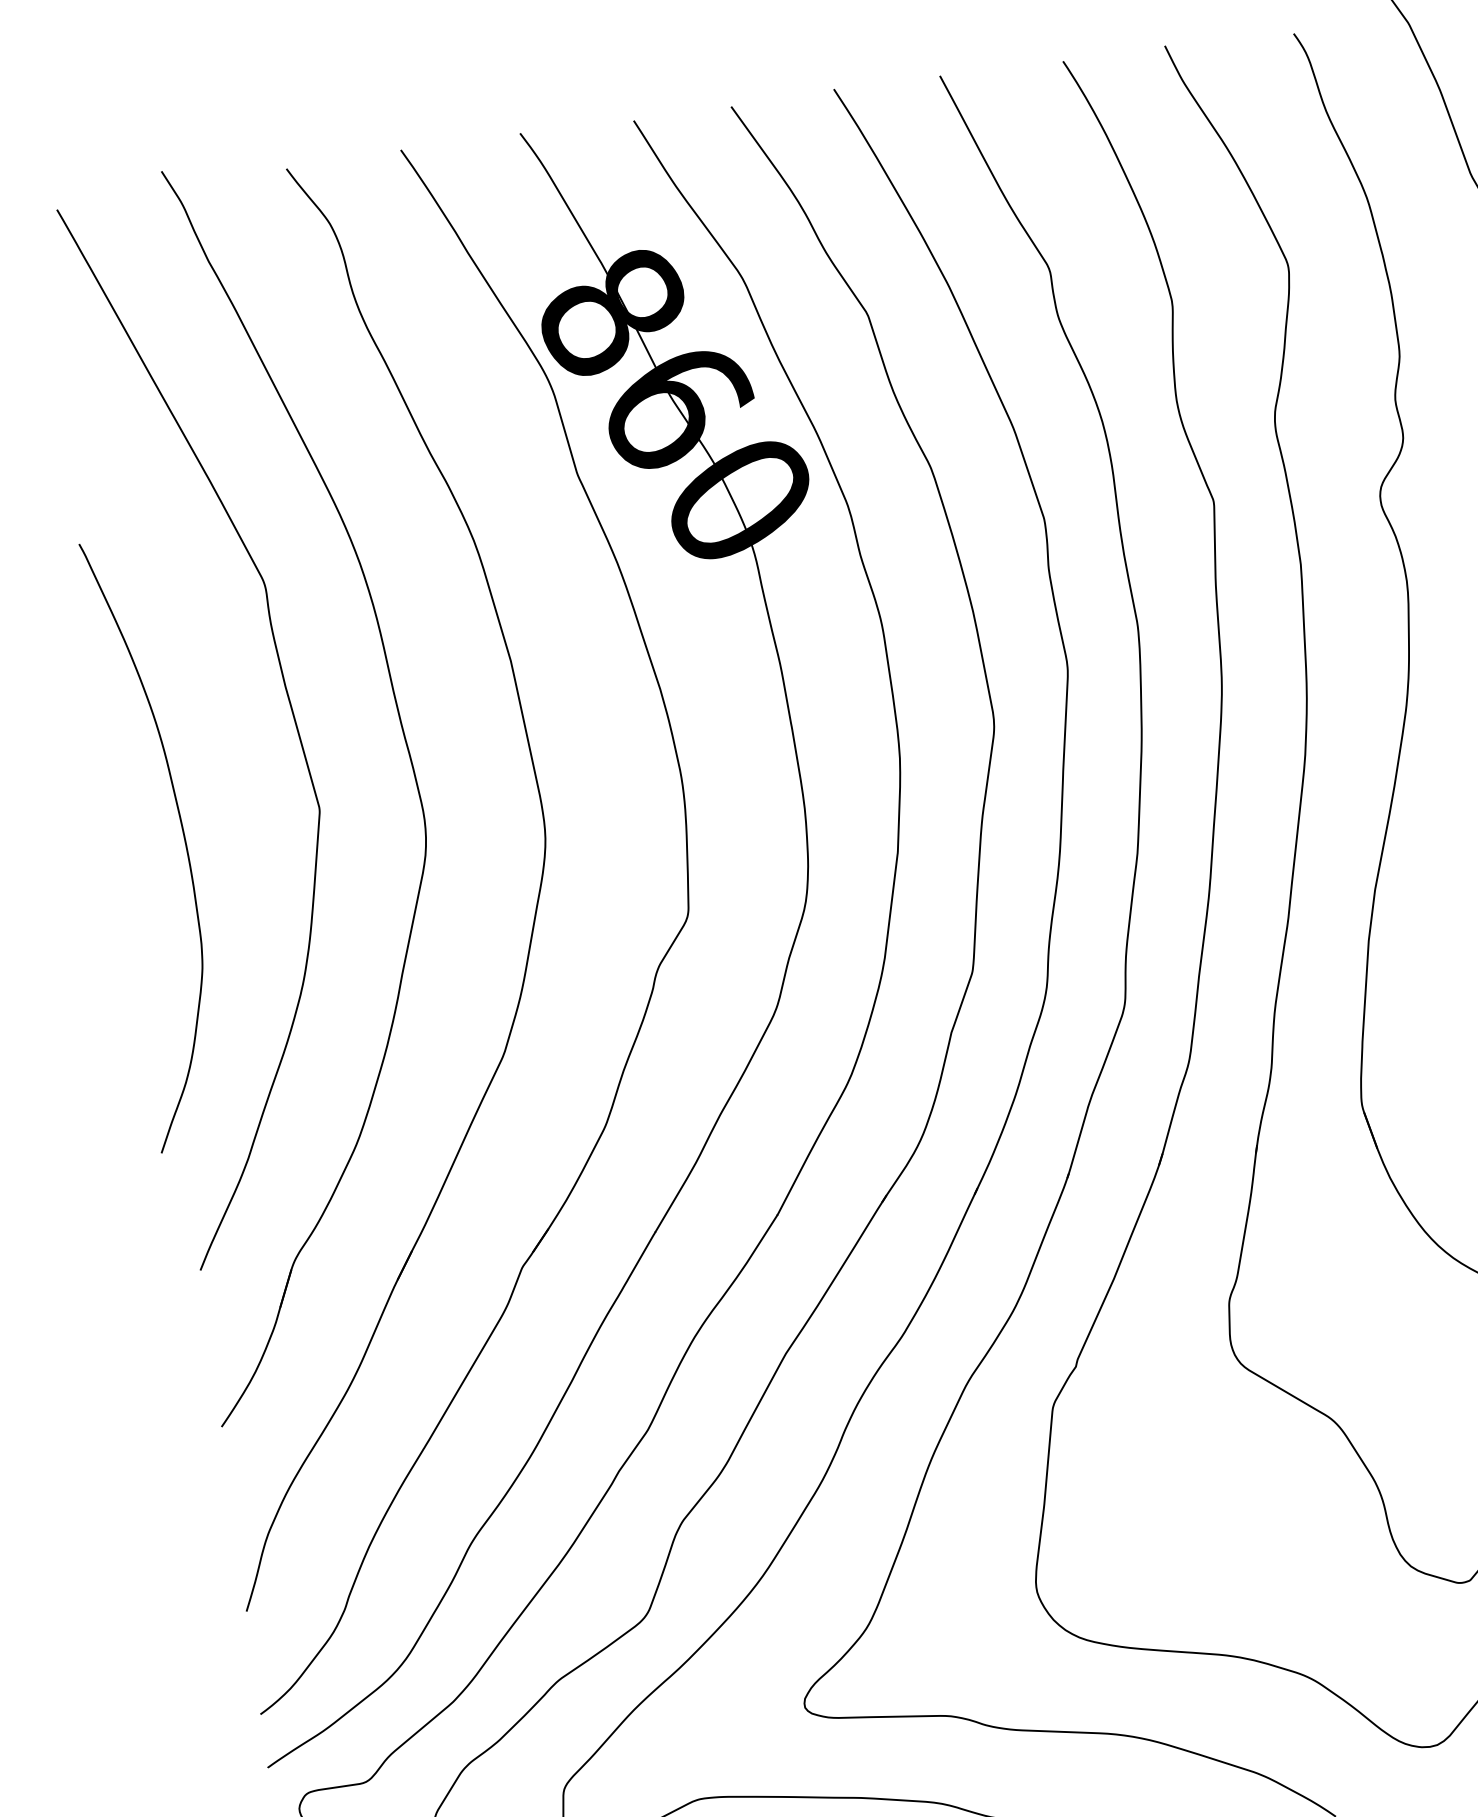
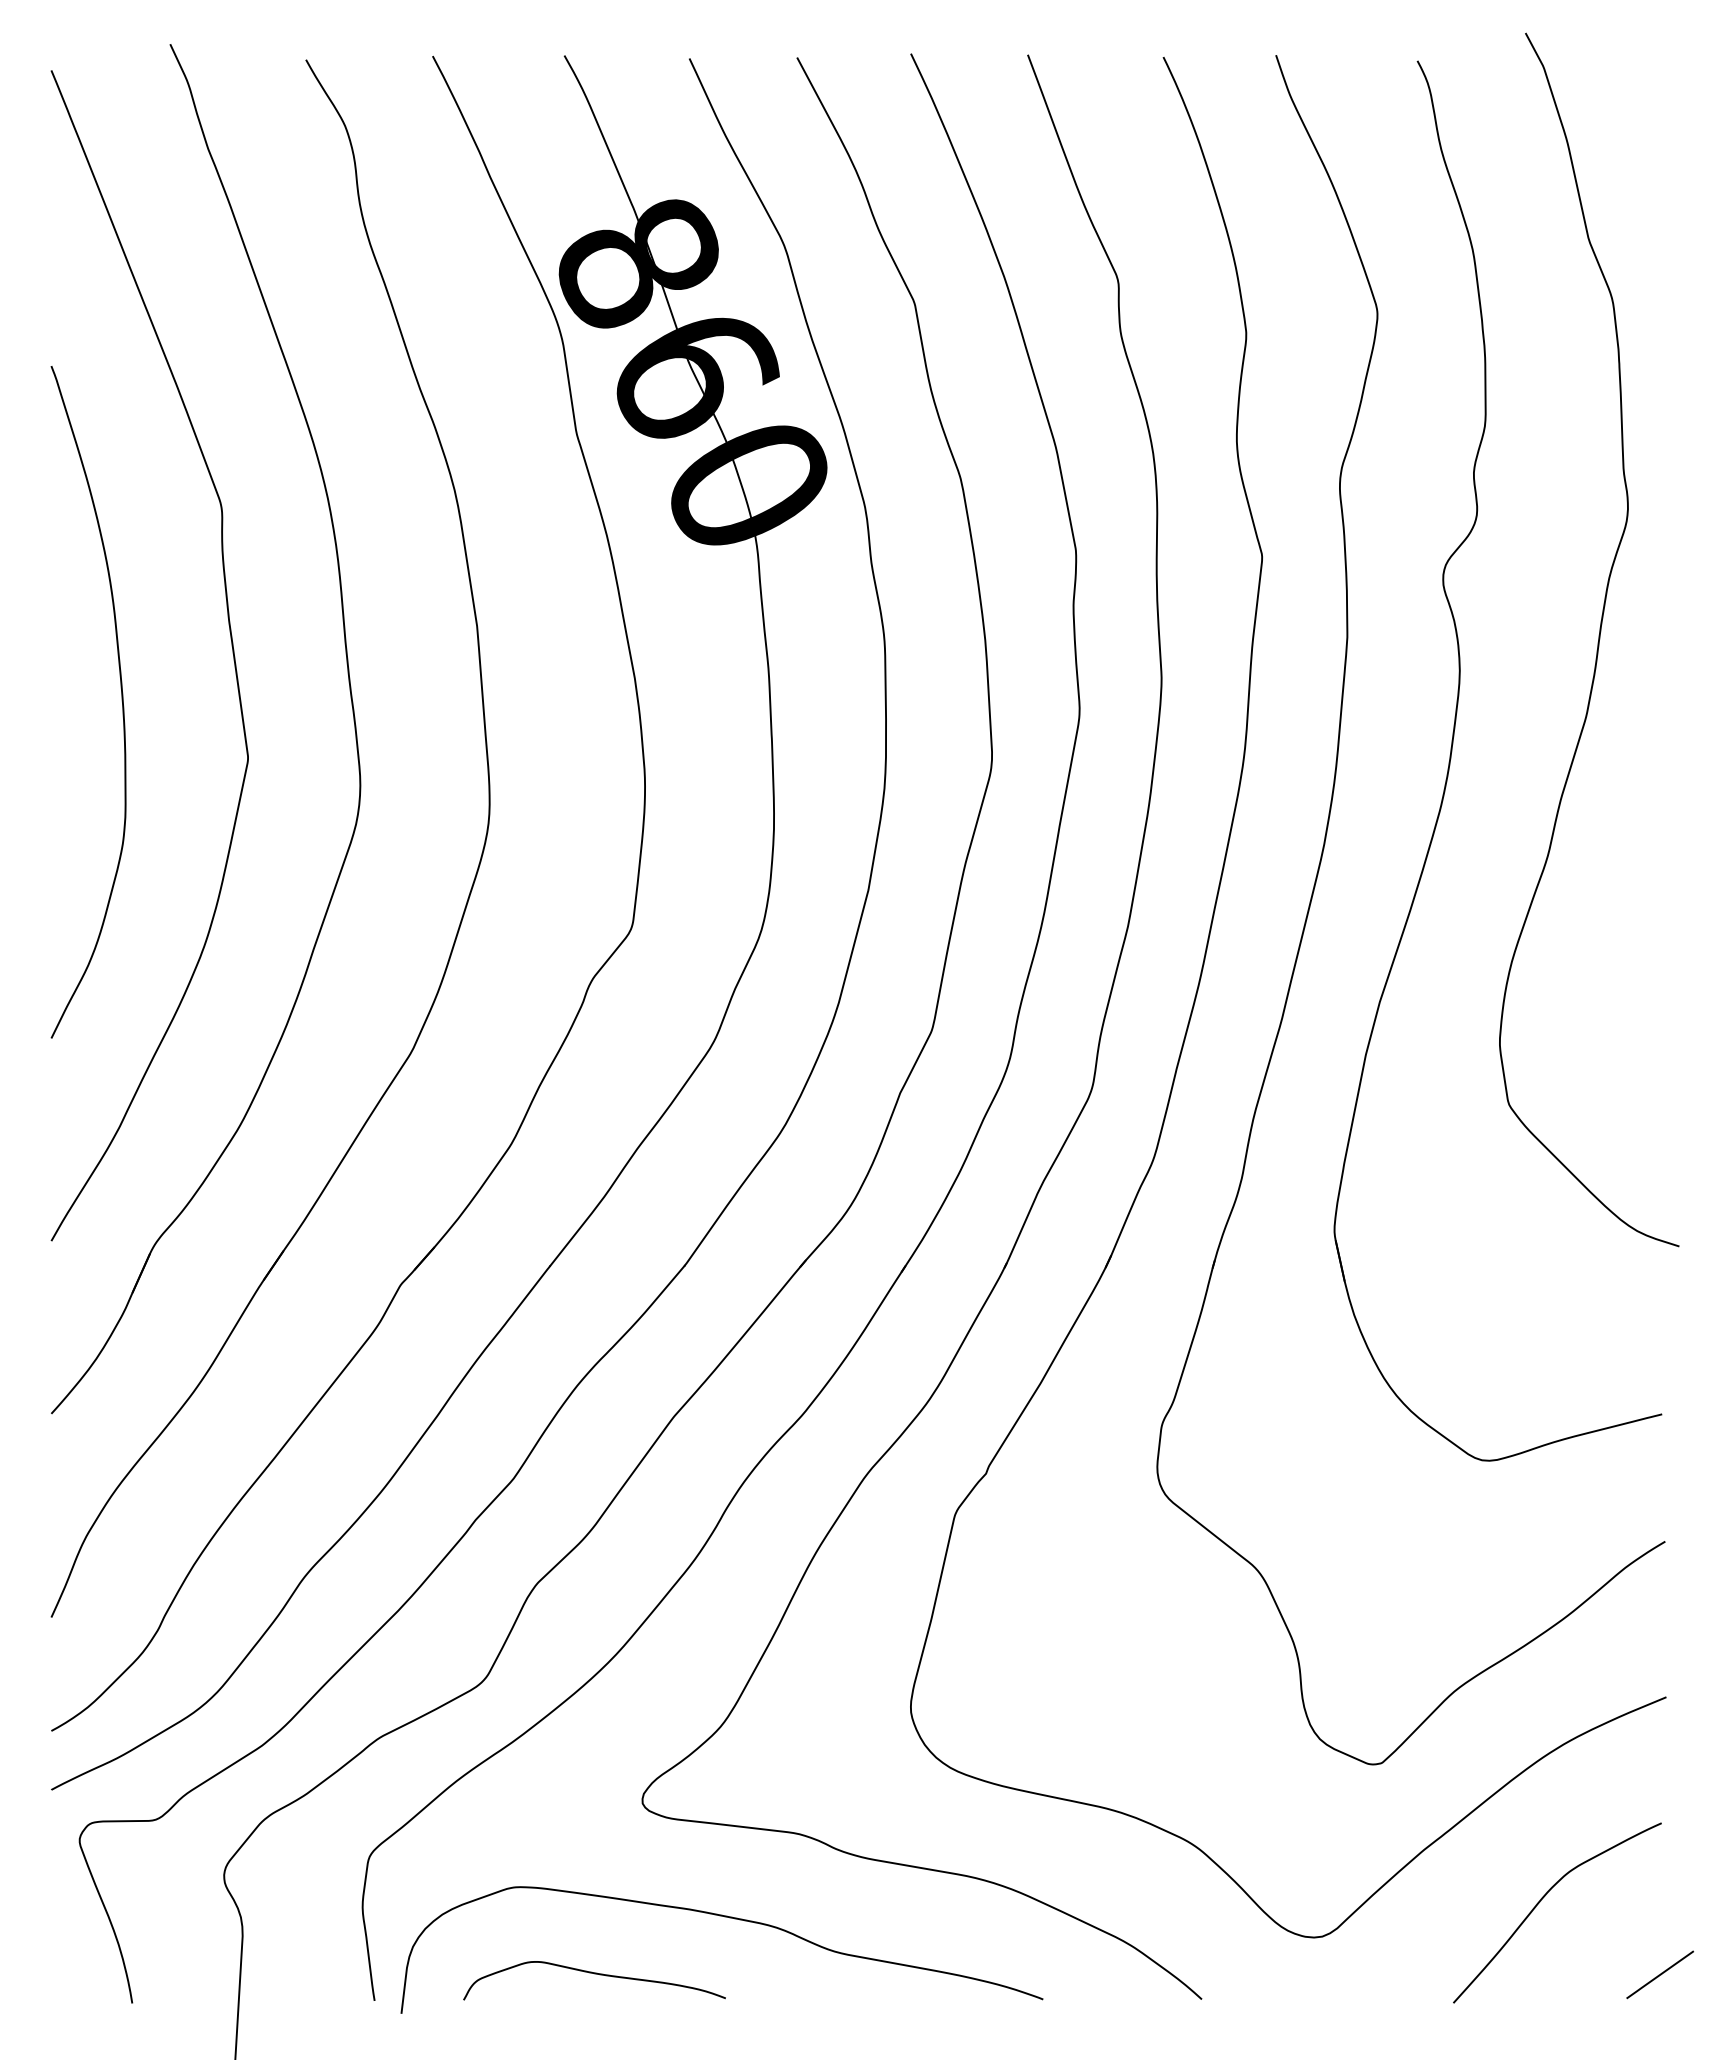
curve: (183, 839) -> (121, 701), moved

